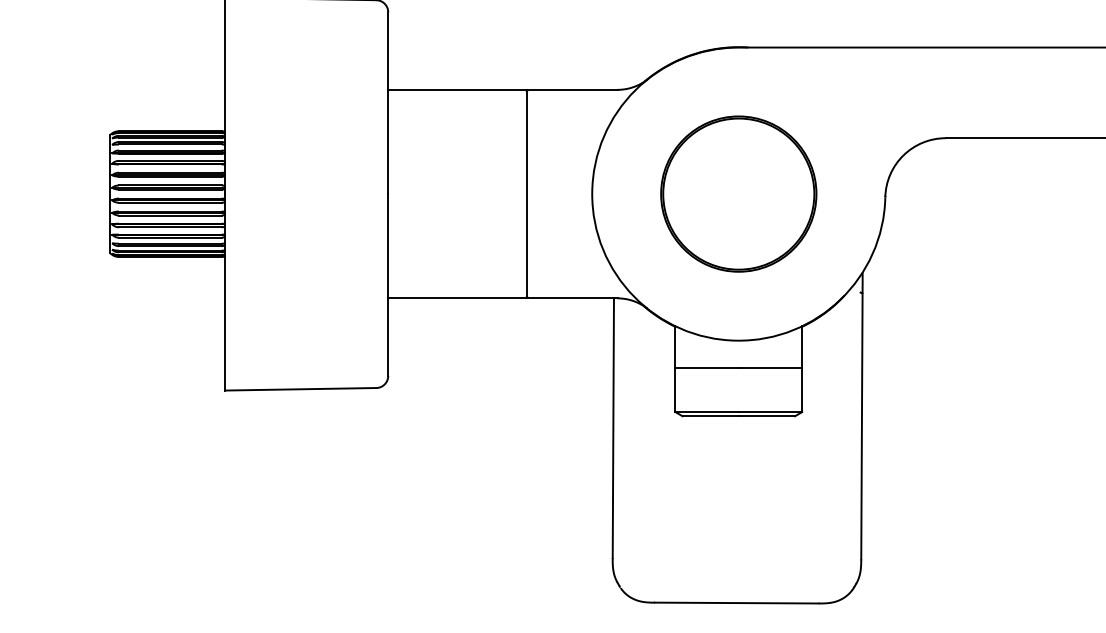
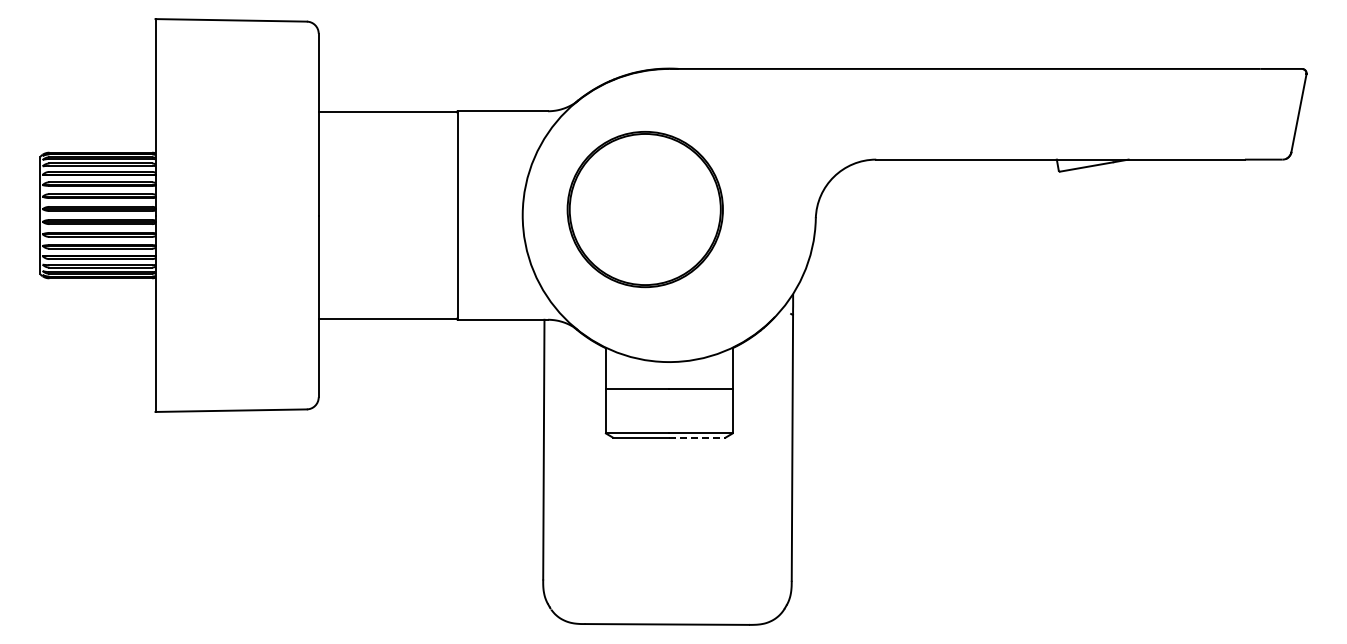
part: (738, 194) -> (644, 209), moved
line: (767, 416) -> (697, 437), solid -> dashed

